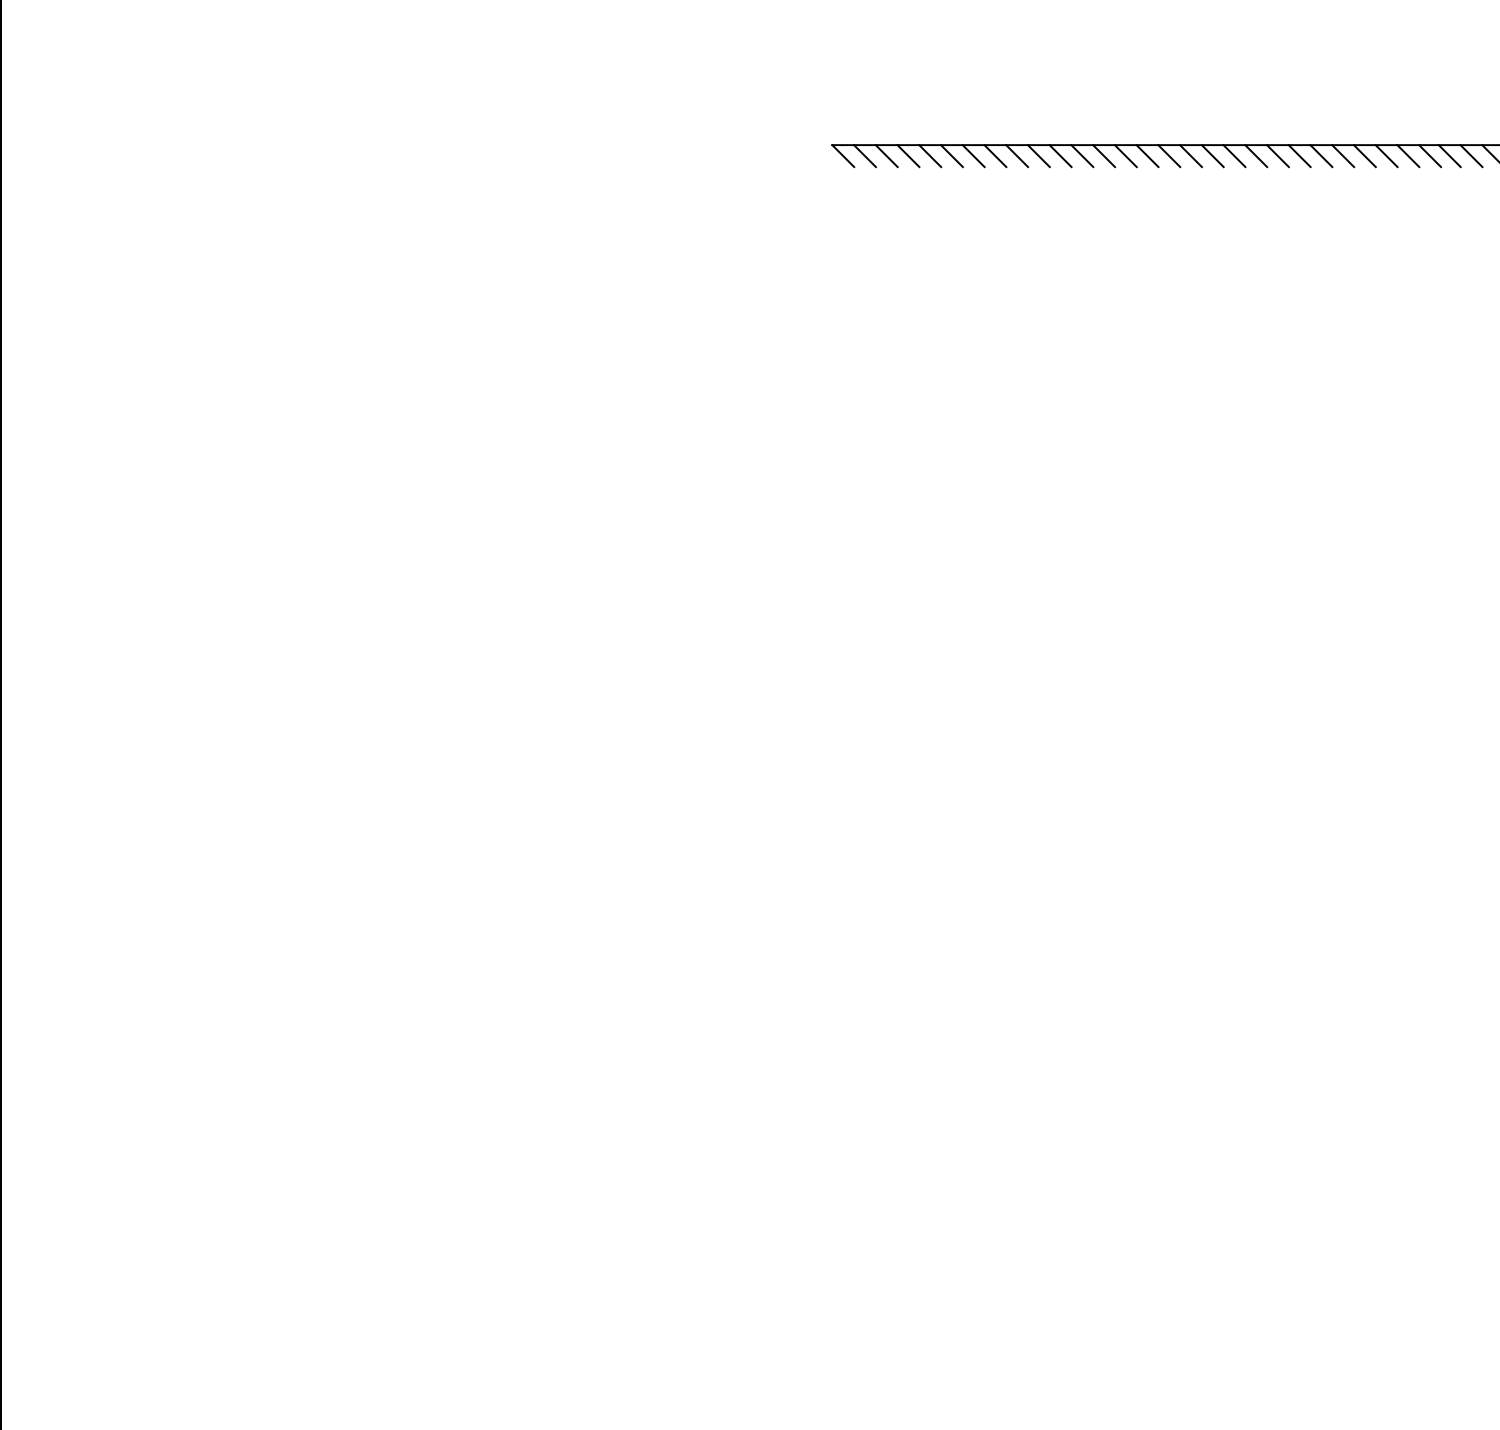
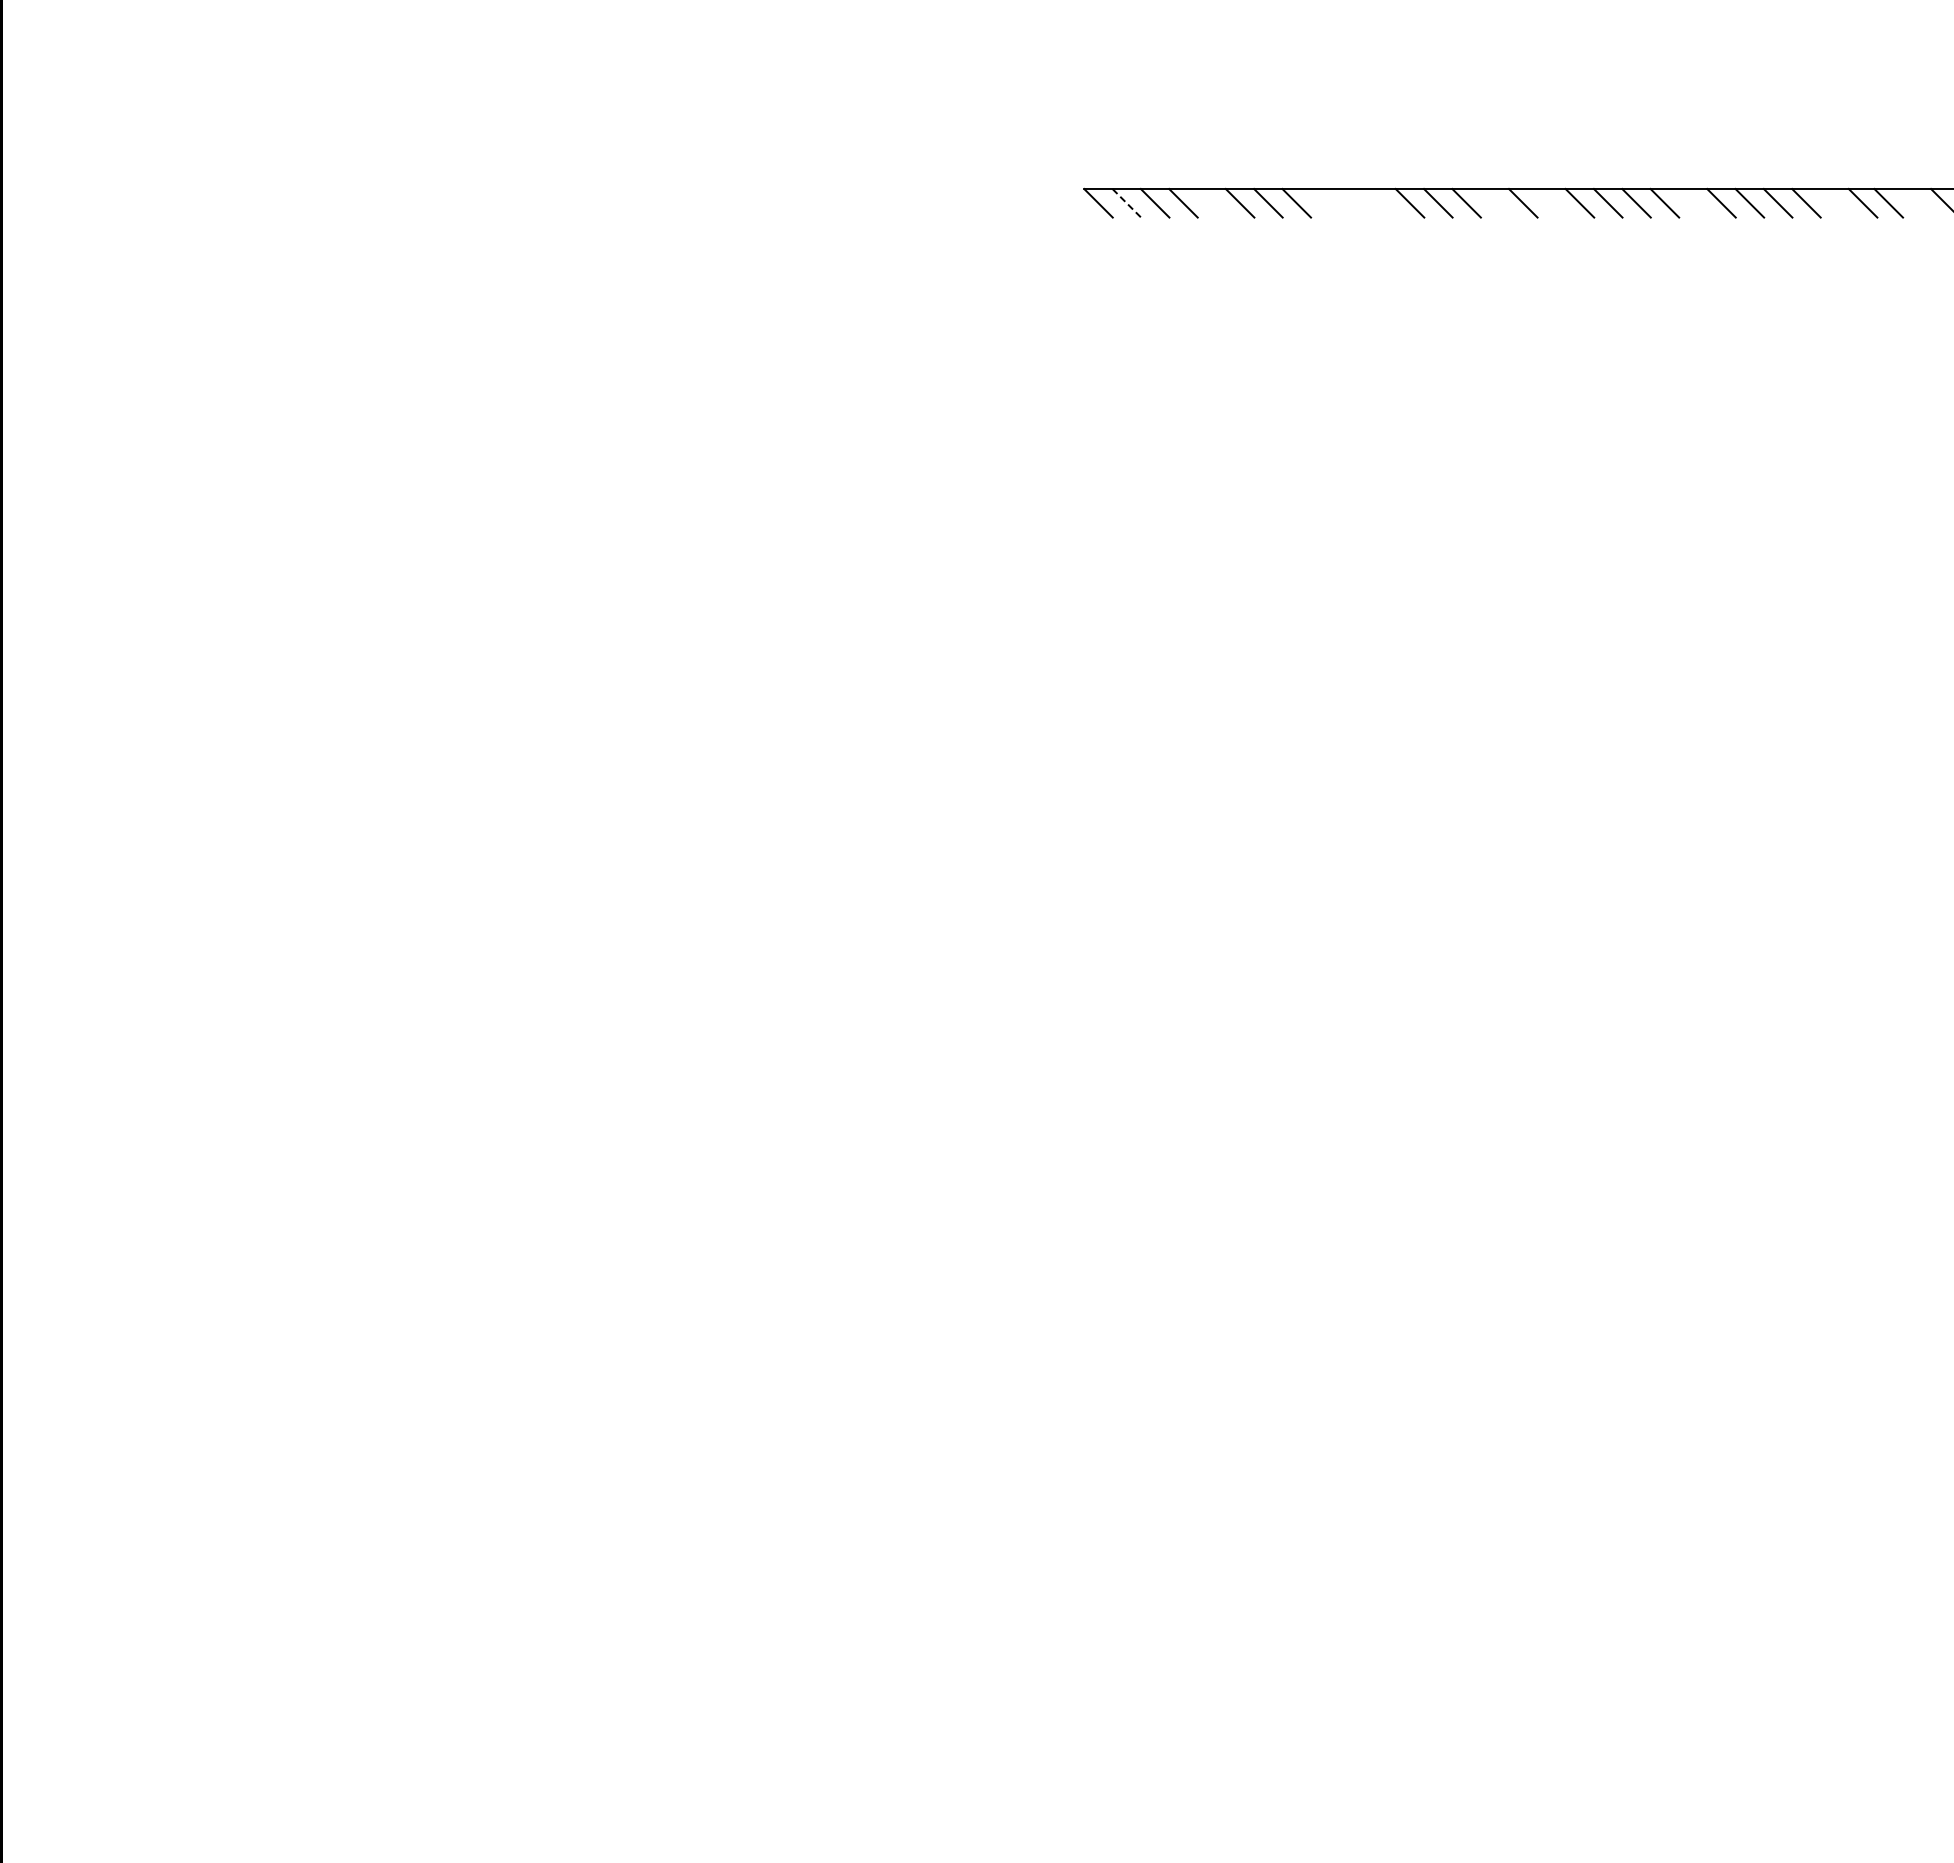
line: (929, 155) -> (1211, 202), removed
line: (1016, 155) -> (1324, 202), removed
line: (1038, 155) -> (1353, 202), removed
line: (1060, 155) -> (1381, 202), removed
line: (1147, 155) -> (1494, 202), removed
line: (1190, 155) -> (1551, 202), removed
line: (1299, 155) -> (1692, 202), removed
line: (1408, 155) -> (1834, 202), removed
line: (1471, 155) -> (1916, 202), removed
line: (865, 156) -> (1127, 203), solid -> dashed

